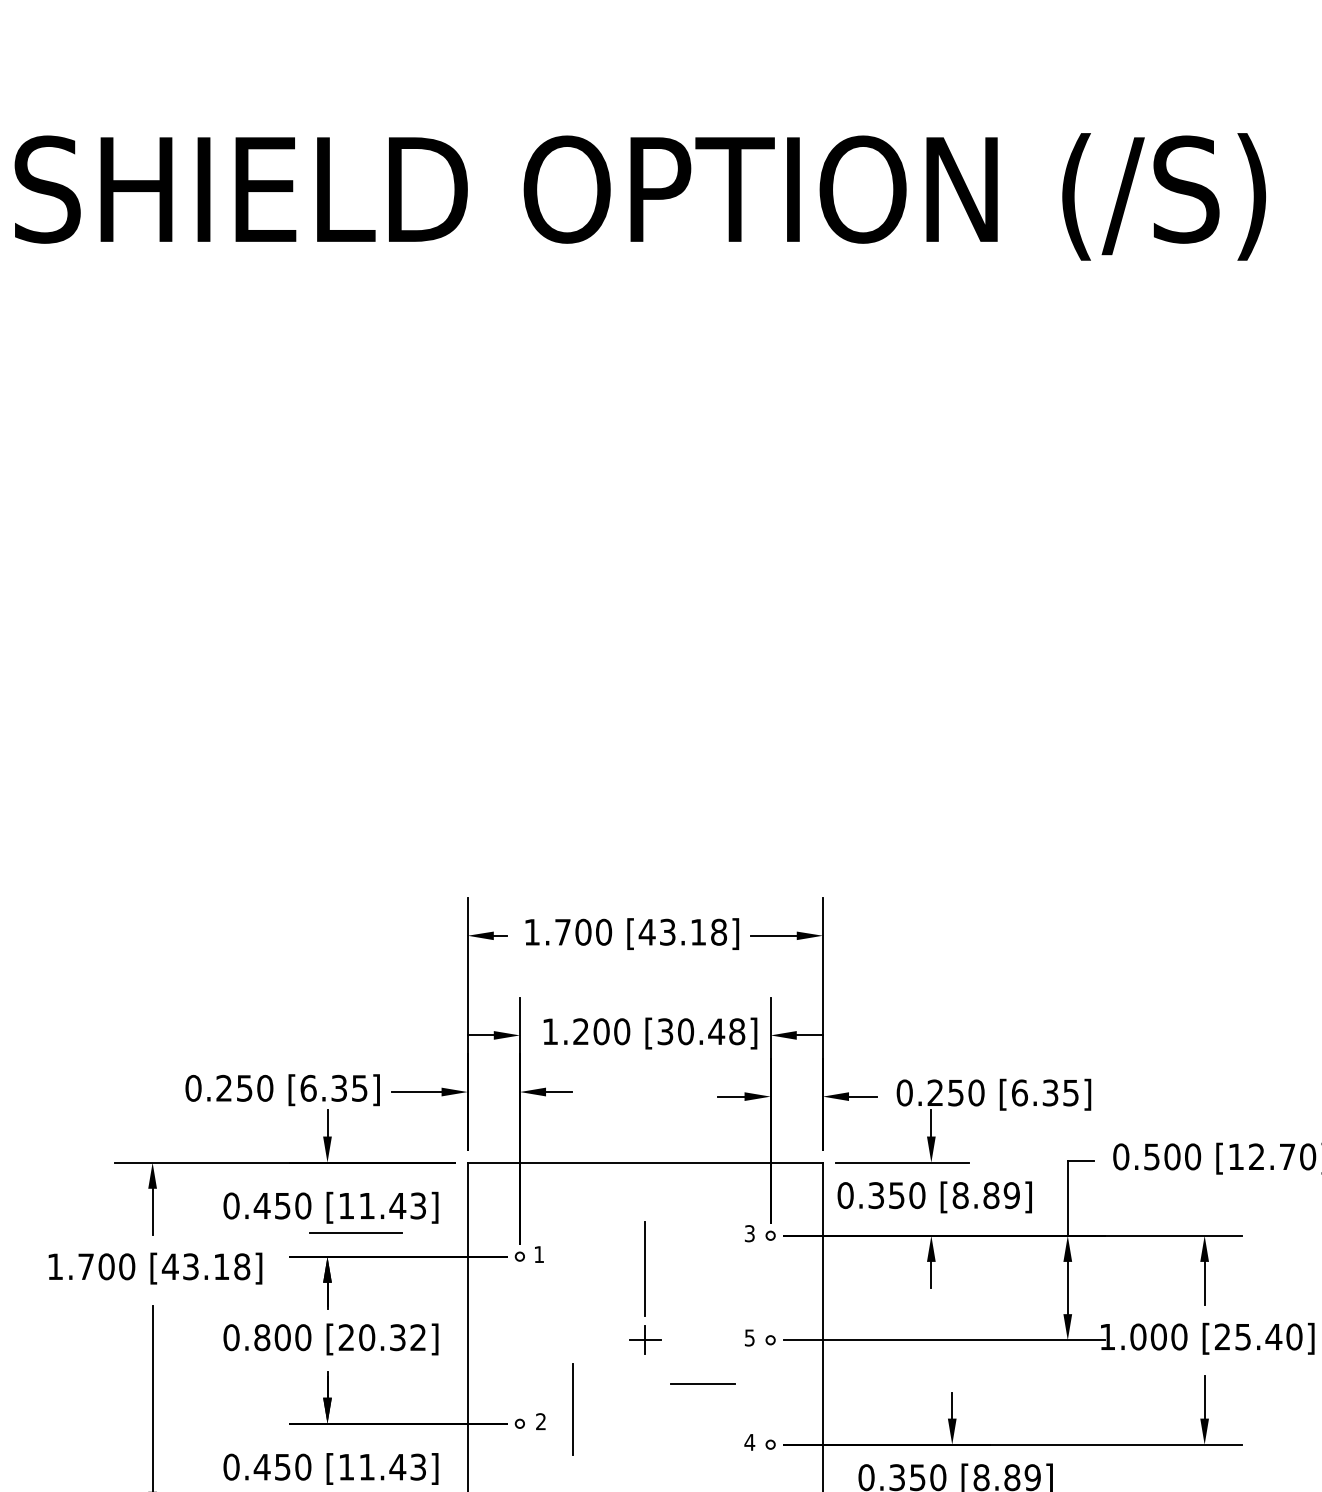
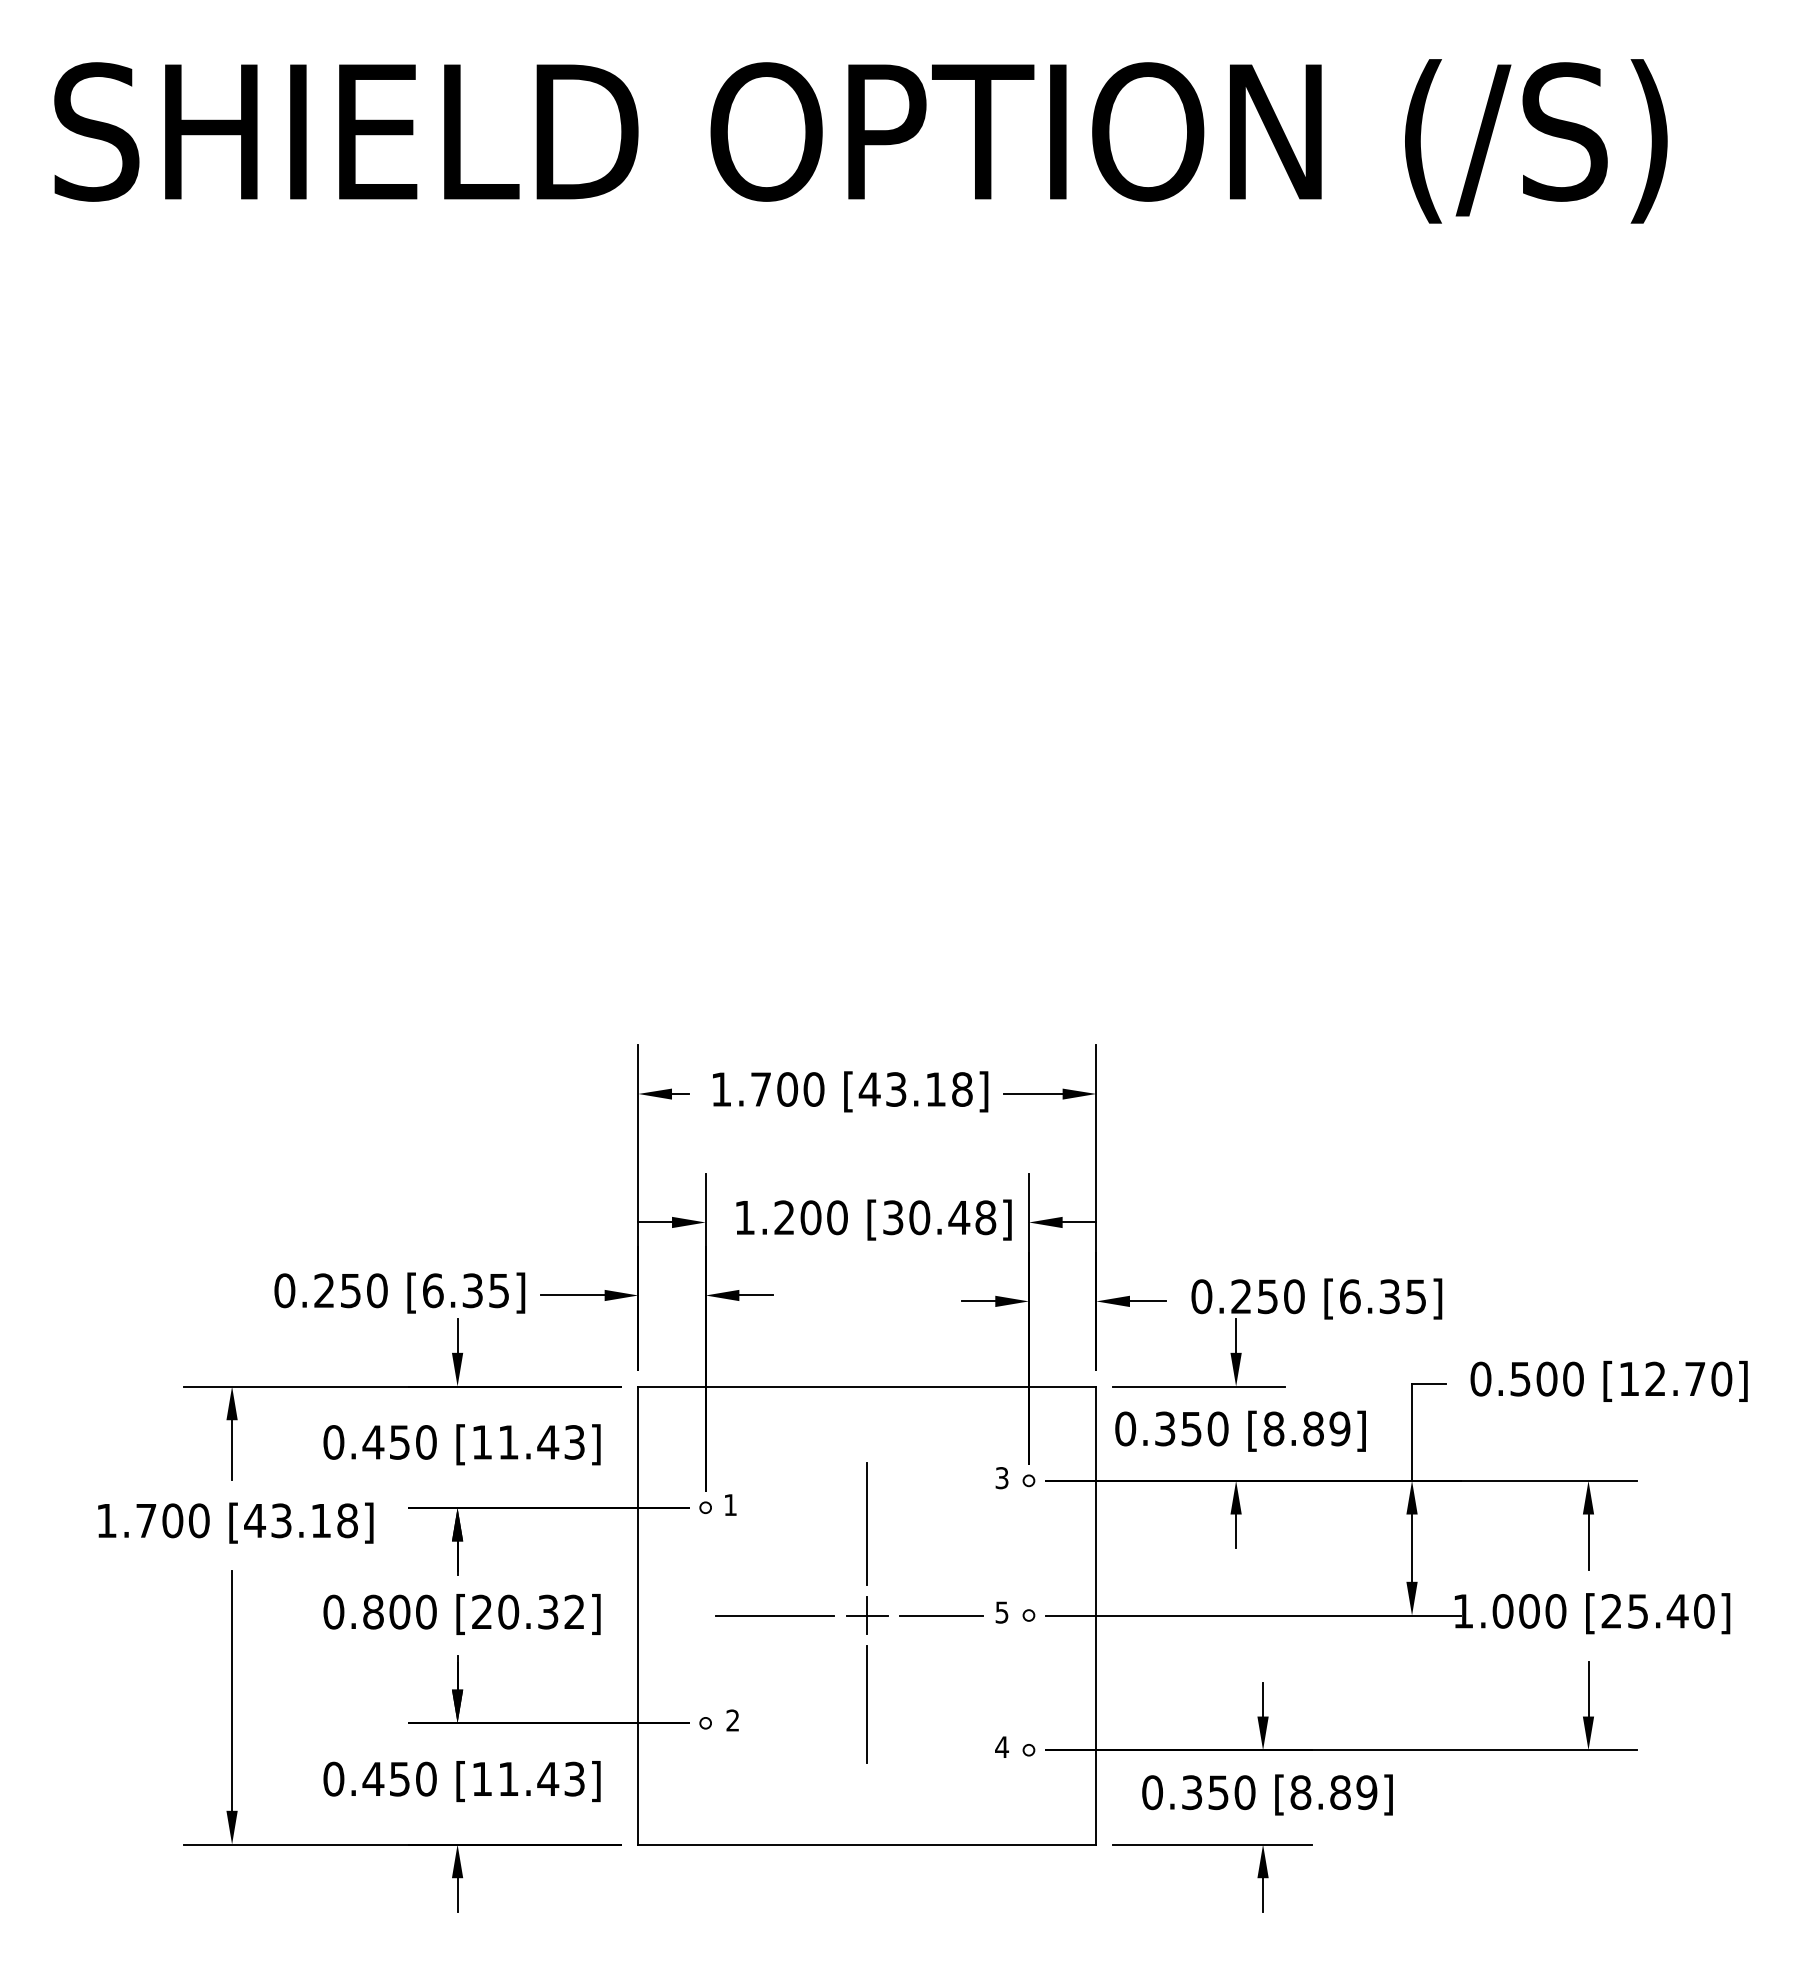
line: (355, 1233) -> (774, 1615), moved
line: (702, 1384) -> (941, 1615), moved
line: (572, 1409) -> (866, 1704), moved

